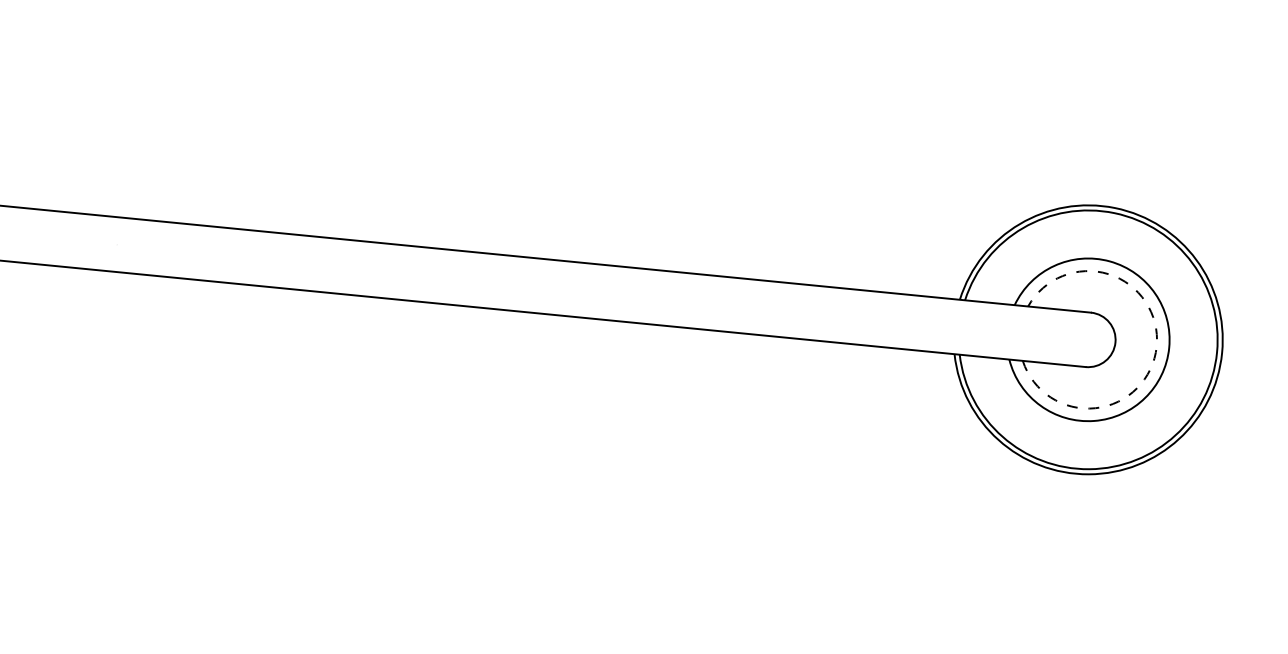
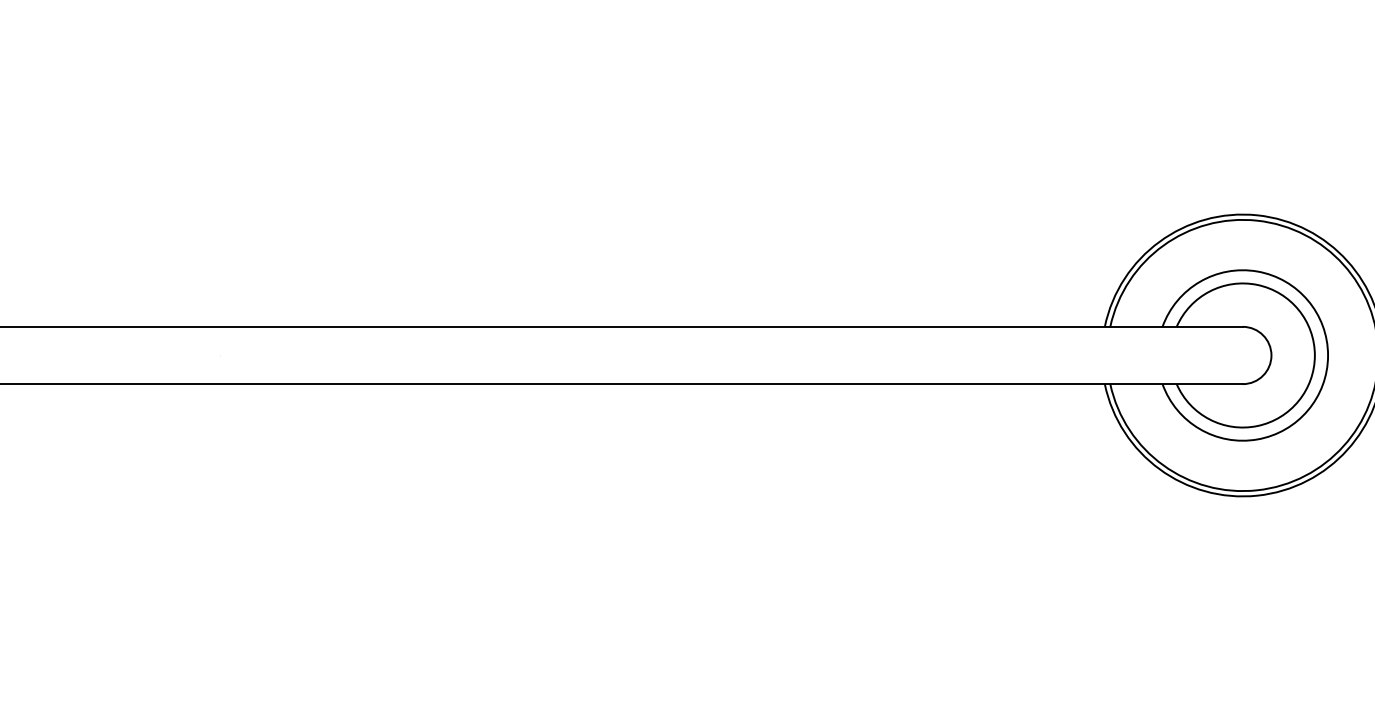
arc: (1156, 346) -> (1314, 355), dashed -> solid

